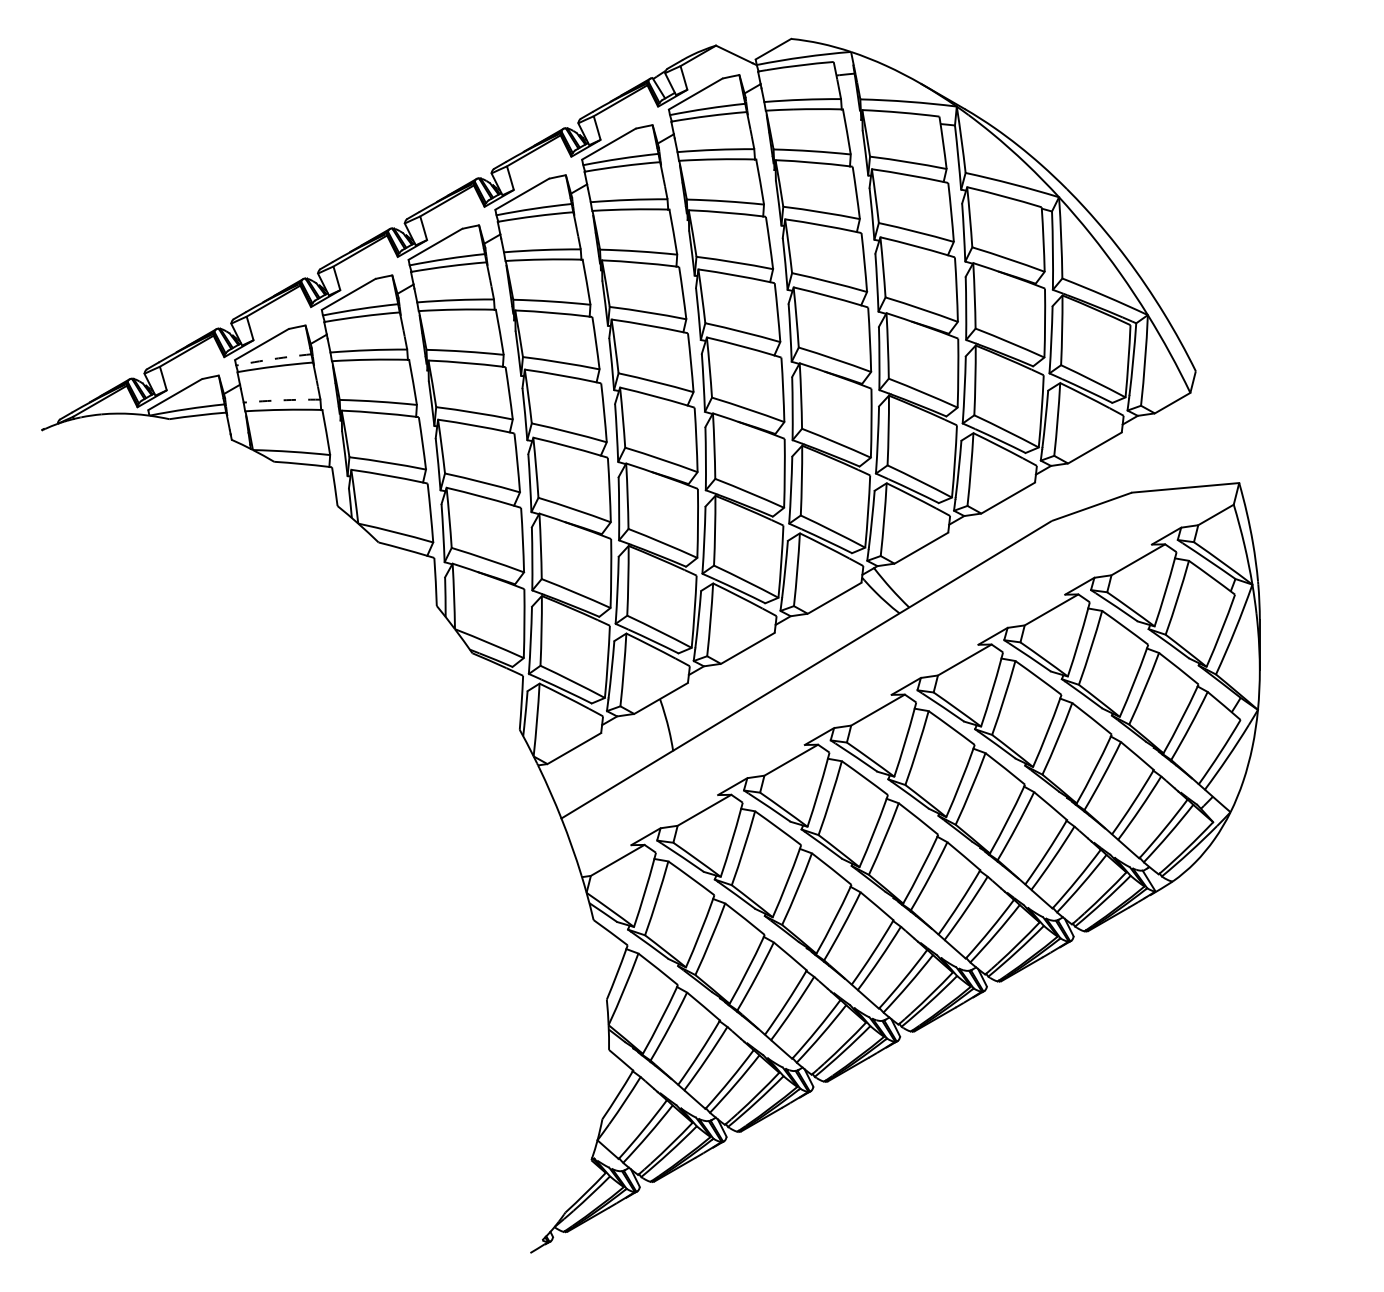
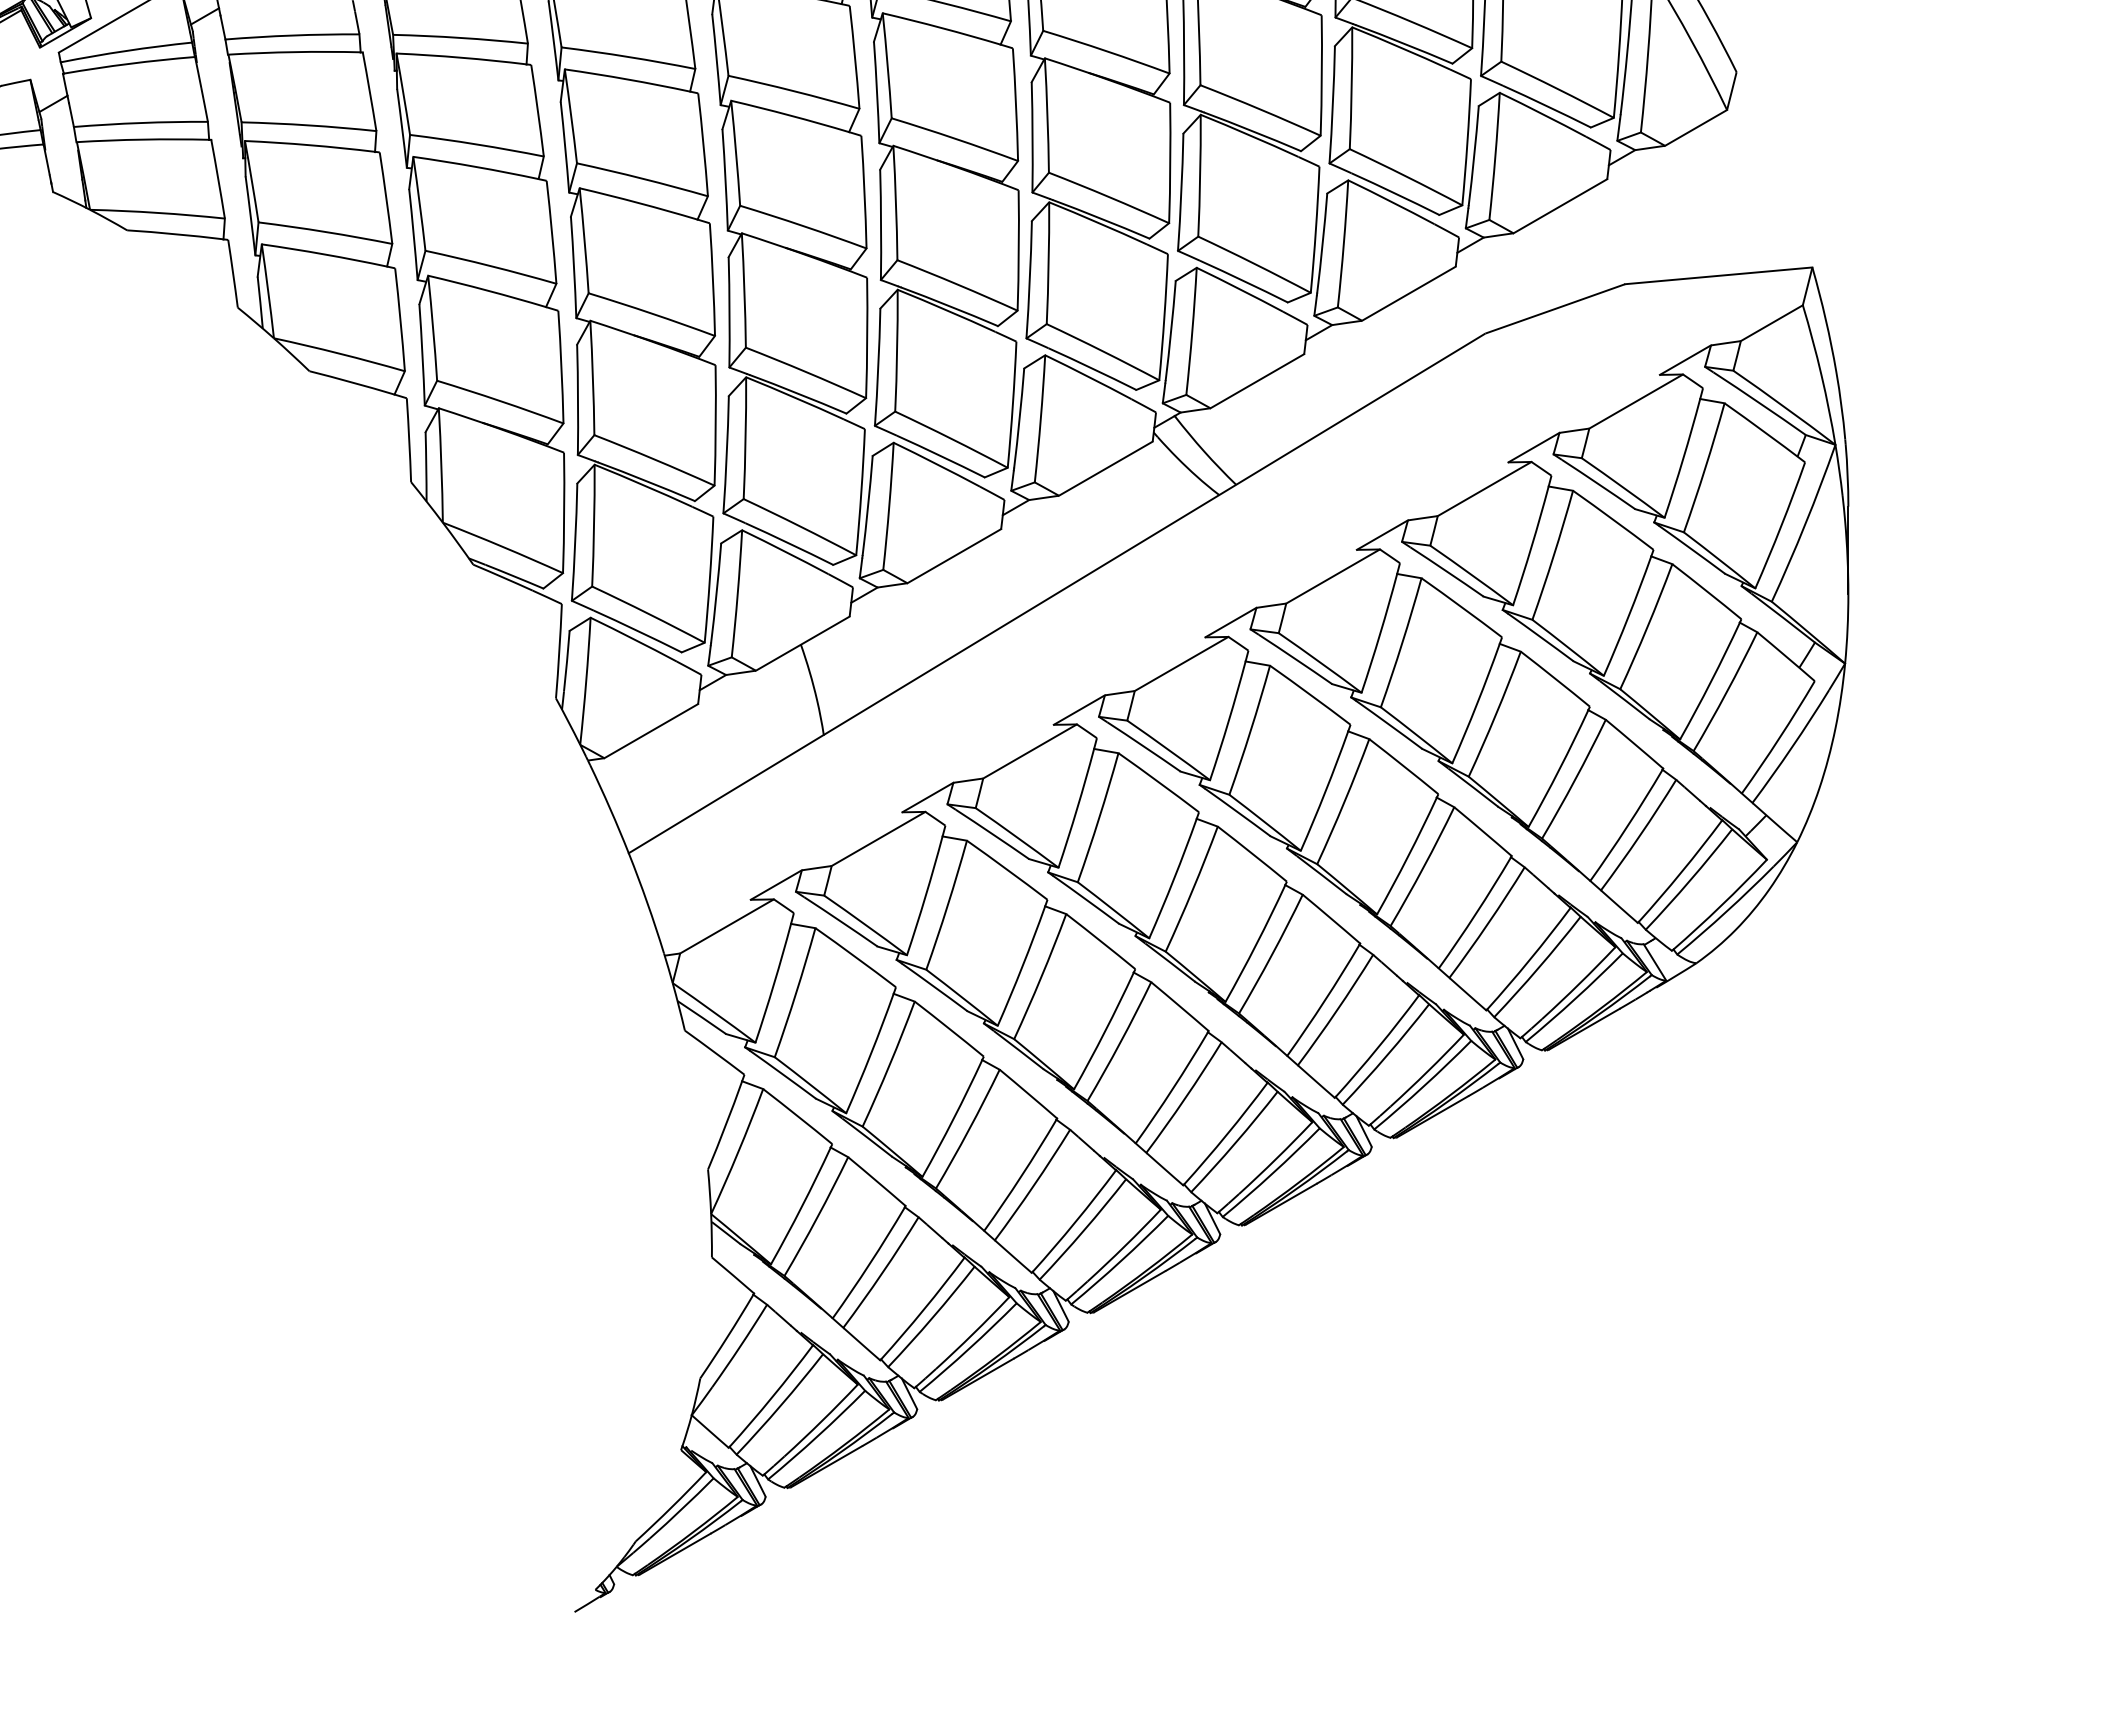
arc: (273, 359) -> (125, 51), dashed -> solid
arc: (282, 400) -> (141, 123), dashed -> solid

